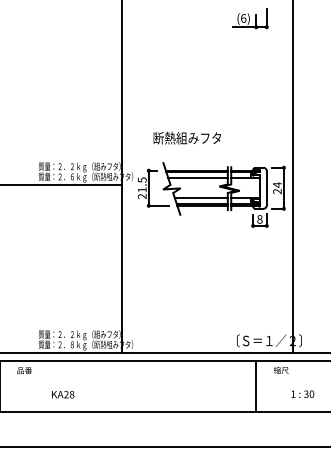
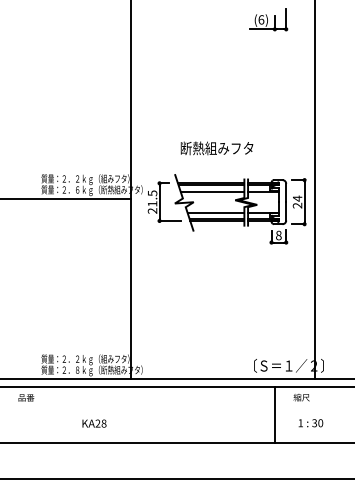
text: (186, 137) -> (216, 147), moved
text: (302, 393) -> (310, 422), moved
text: (63, 394) -> (94, 423), moved

